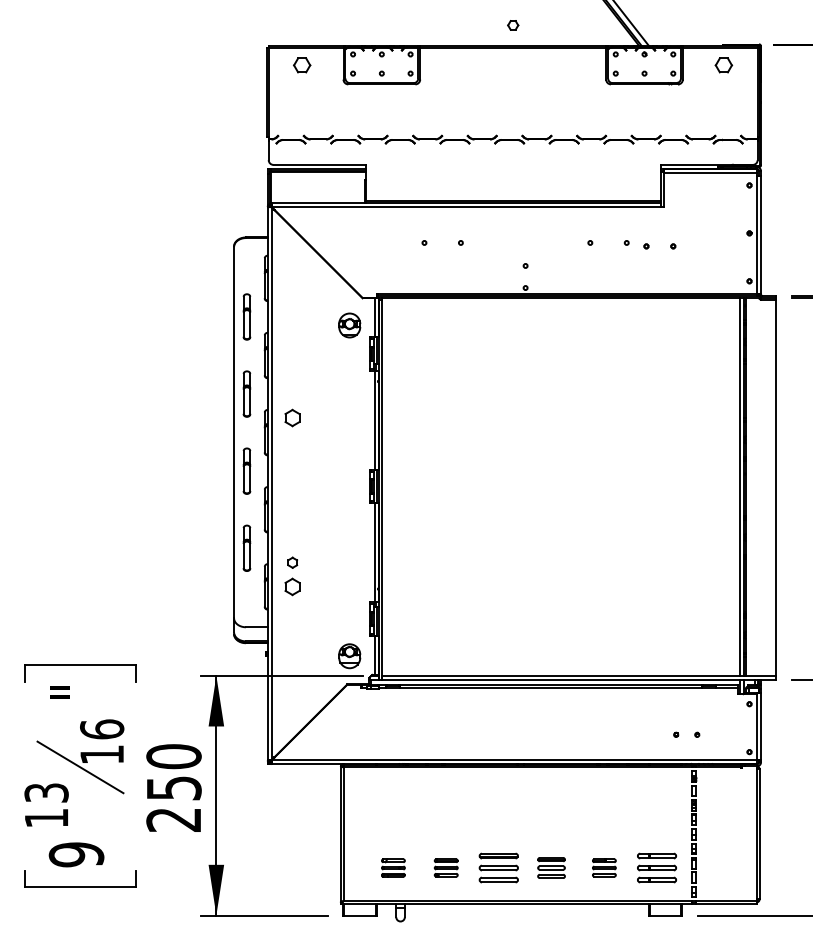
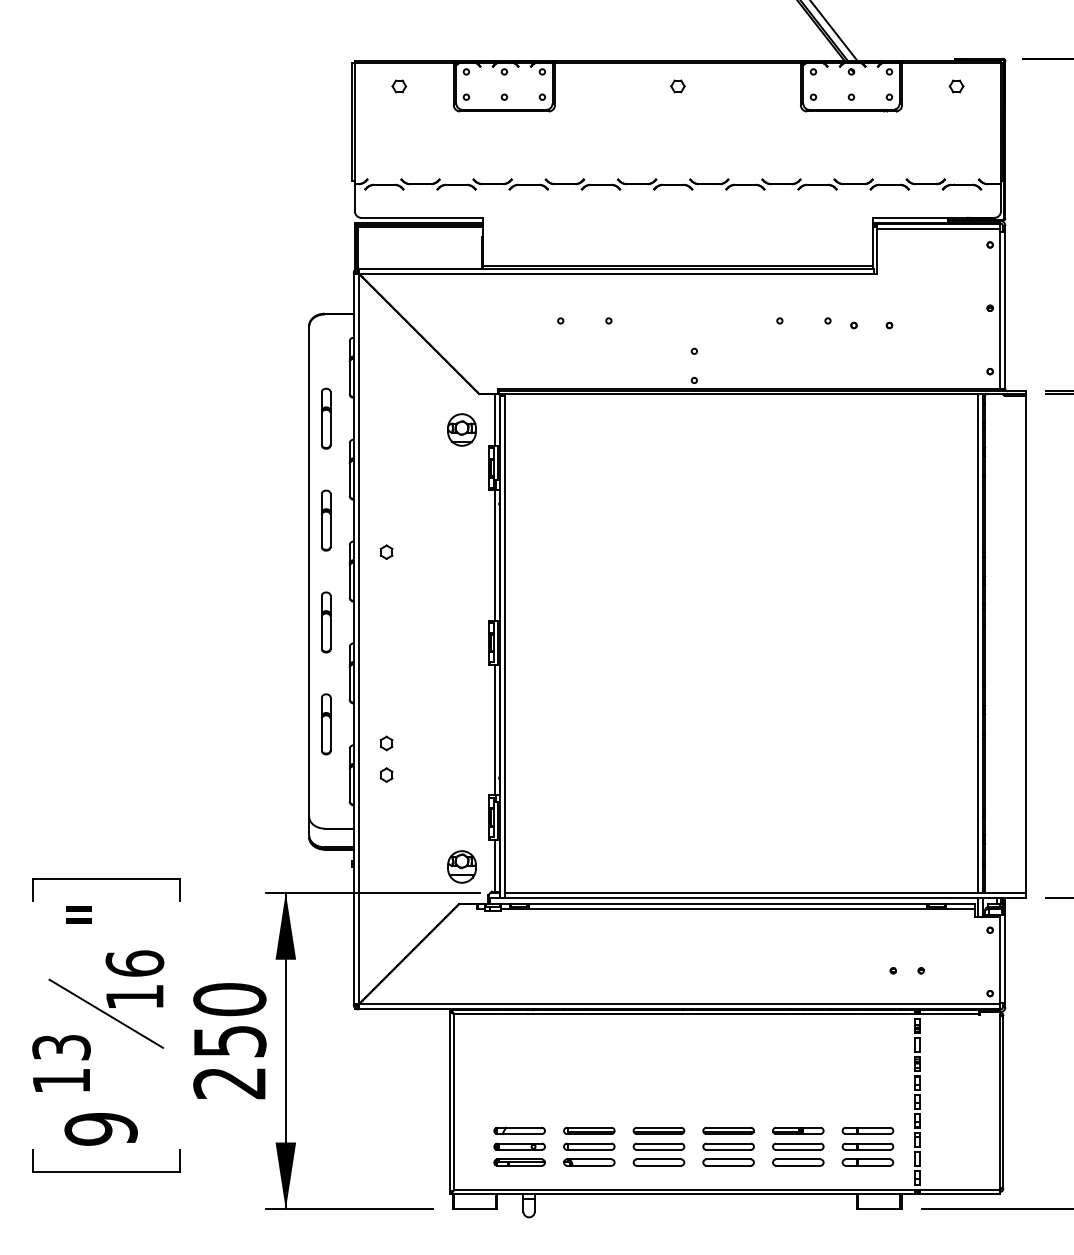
part: (513, 25) -> (678, 86), moved
part: (302, 65) -> (399, 86), size x0.62
part: (724, 65) -> (957, 86), size x0.62
part: (292, 417) -> (386, 551), size x0.62
part: (292, 586) -> (386, 774), size x0.62
part: (393, 867) -> (519, 1146), size x1.67
part: (446, 867) -> (589, 1146), size x1.67
part: (551, 867) -> (728, 1146), size x1.43
part: (604, 867) -> (798, 1146), size x1.67

